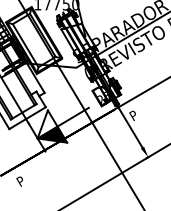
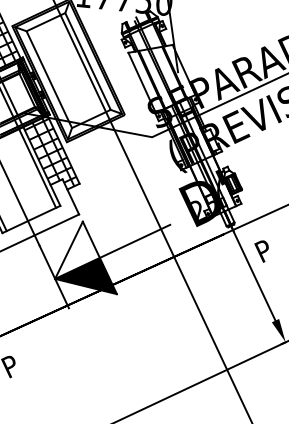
hatch: (29, 78) -> (50, 150), added

